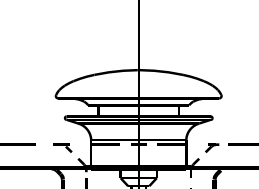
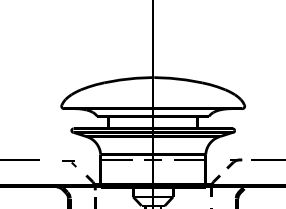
part: (62, 147) -> (68, 163), size x0.7

